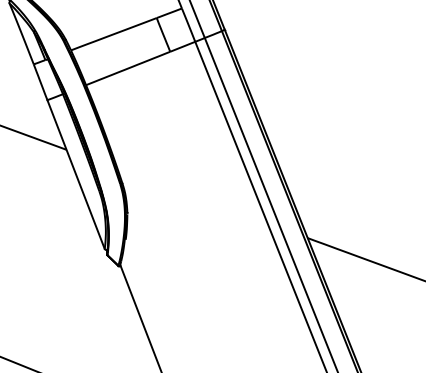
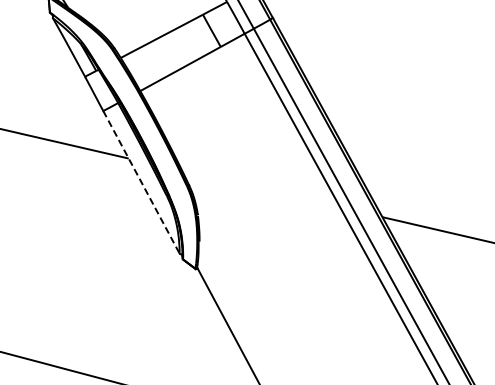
line: (76, 174) -> (141, 182), solid -> dashed

